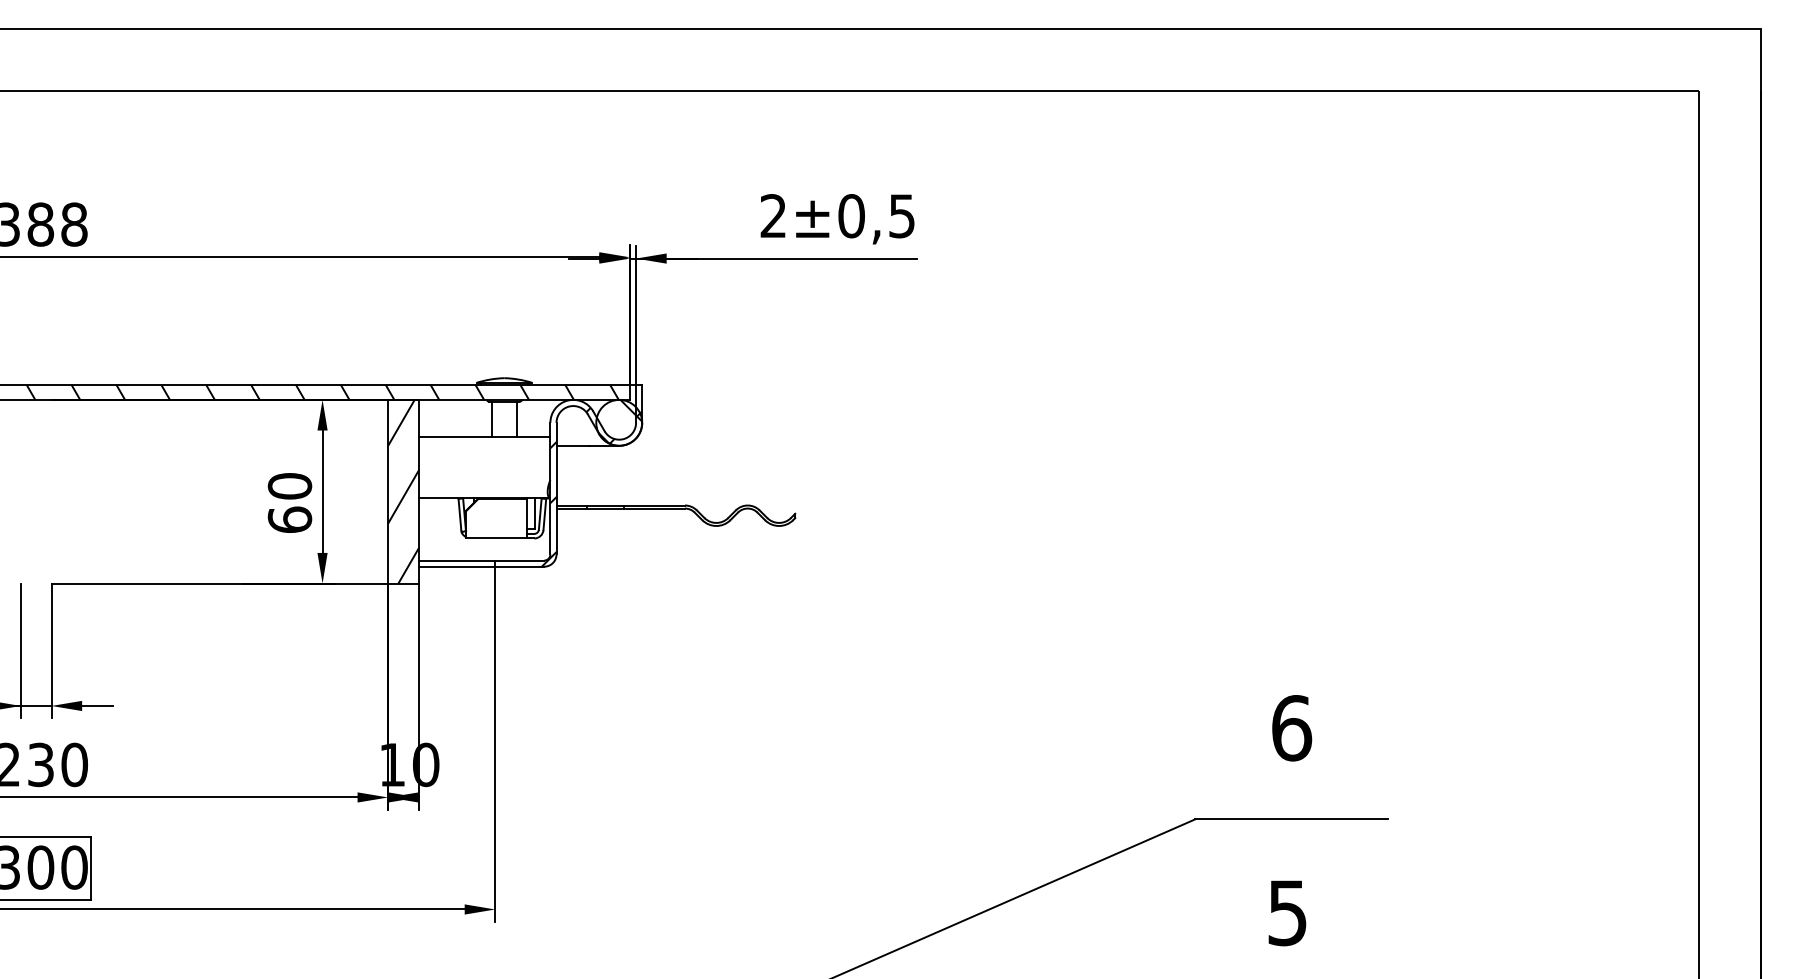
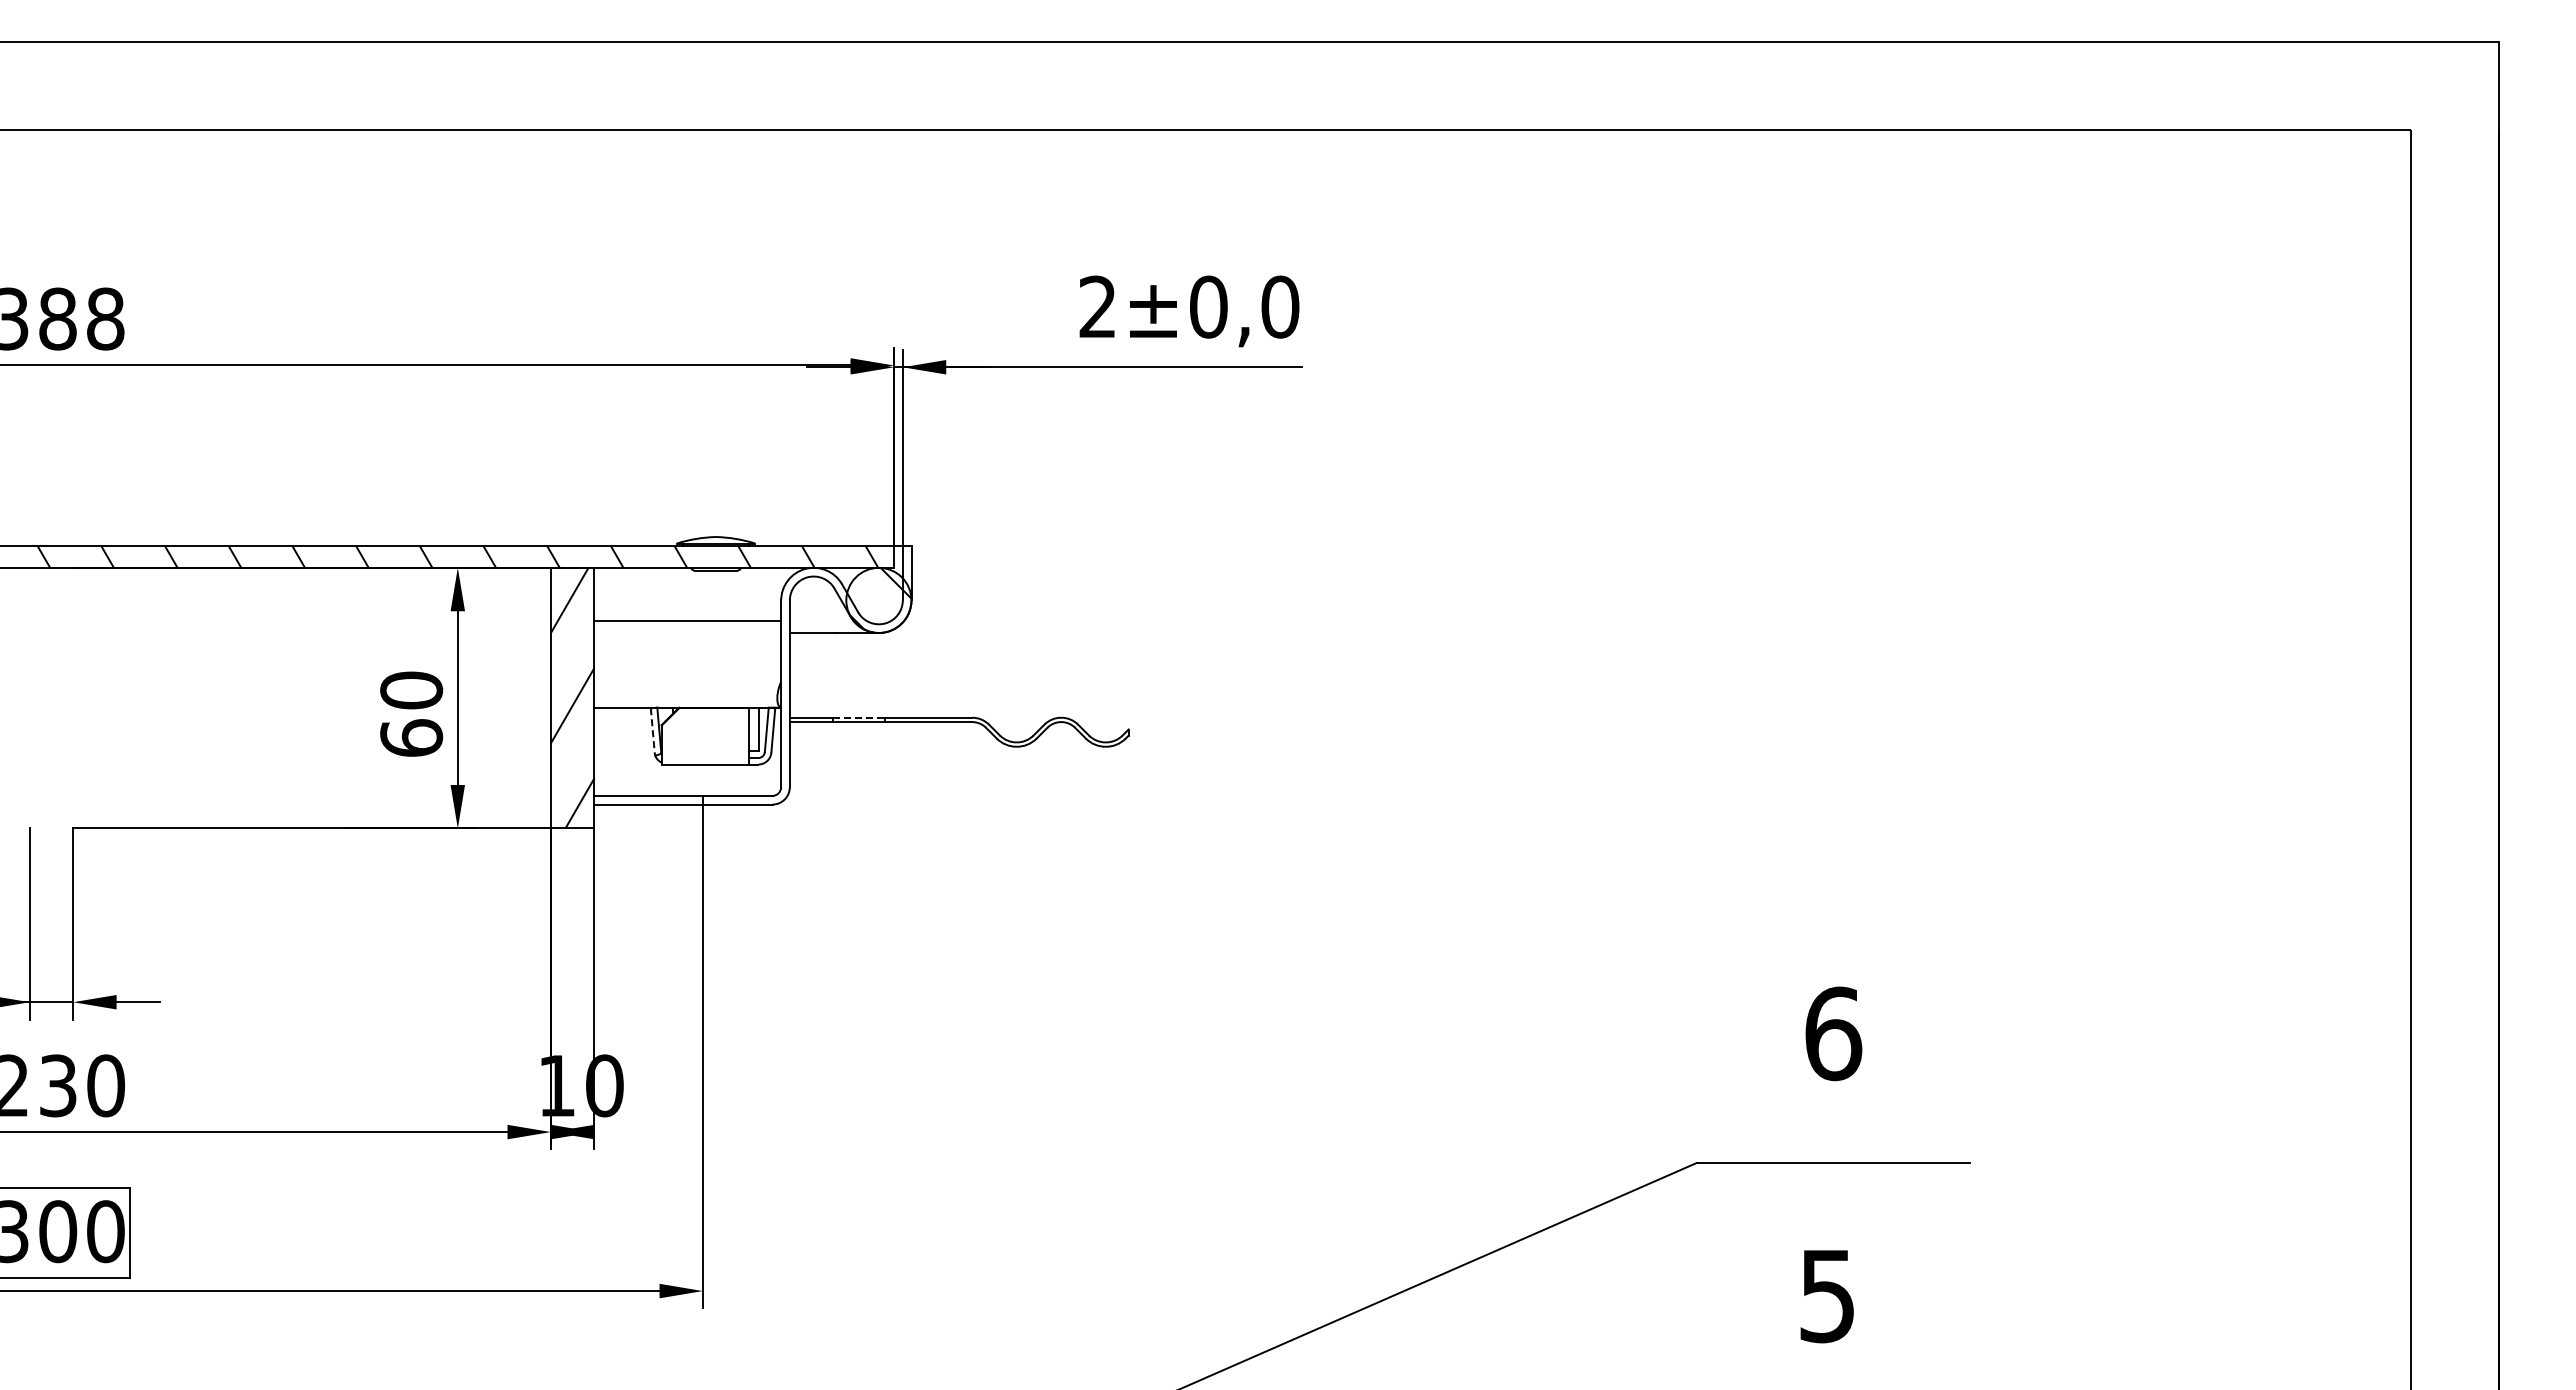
text: (902, 215) -> (1280, 306), ±0,5 -> ±0,0
line: (492, 419) -> (698, 595), removed
line: (516, 419) -> (733, 595), removed
hatch: (592, 487) -> (840, 691), removed
line: (605, 505) -> (859, 717), solid -> dashed
line: (459, 514) -> (652, 730), solid -> dashed

